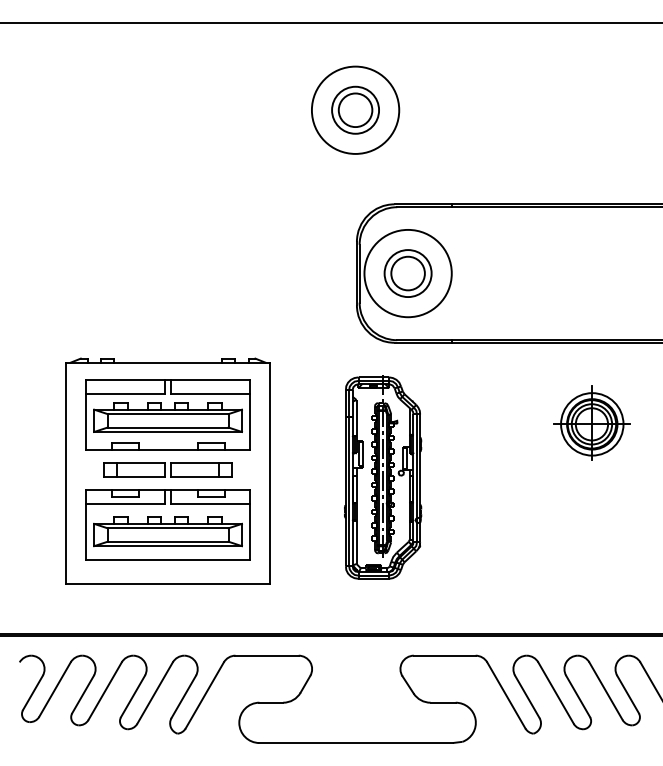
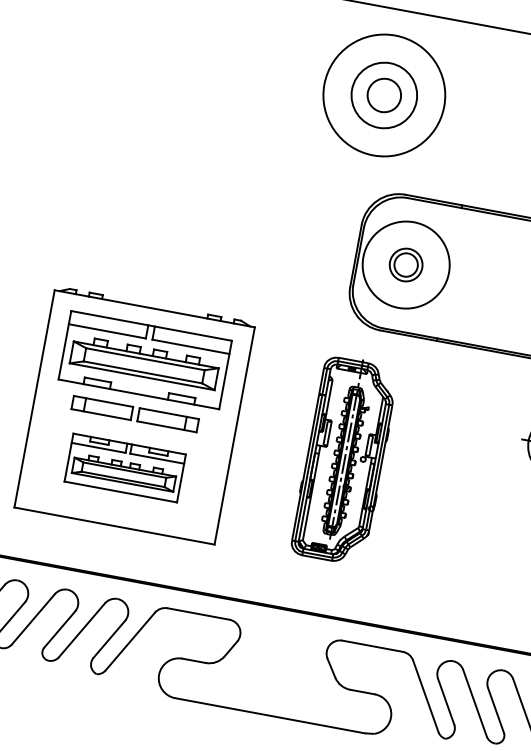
circle: (355, 109) -> (384, 94), size x1.4
circle: (355, 109) -> (384, 94), size x1.4
part: (407, 273) -> (405, 264), size x0.7
part: (167, 524) -> (124, 467), size x0.7

